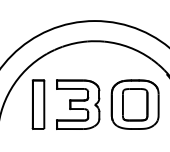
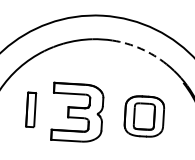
arc: (129, 47) -> (141, 49), solid -> dashed
part: (38, 104) -> (31, 109), size x0.6
part: (134, 104) -> (143, 116), size x0.7

